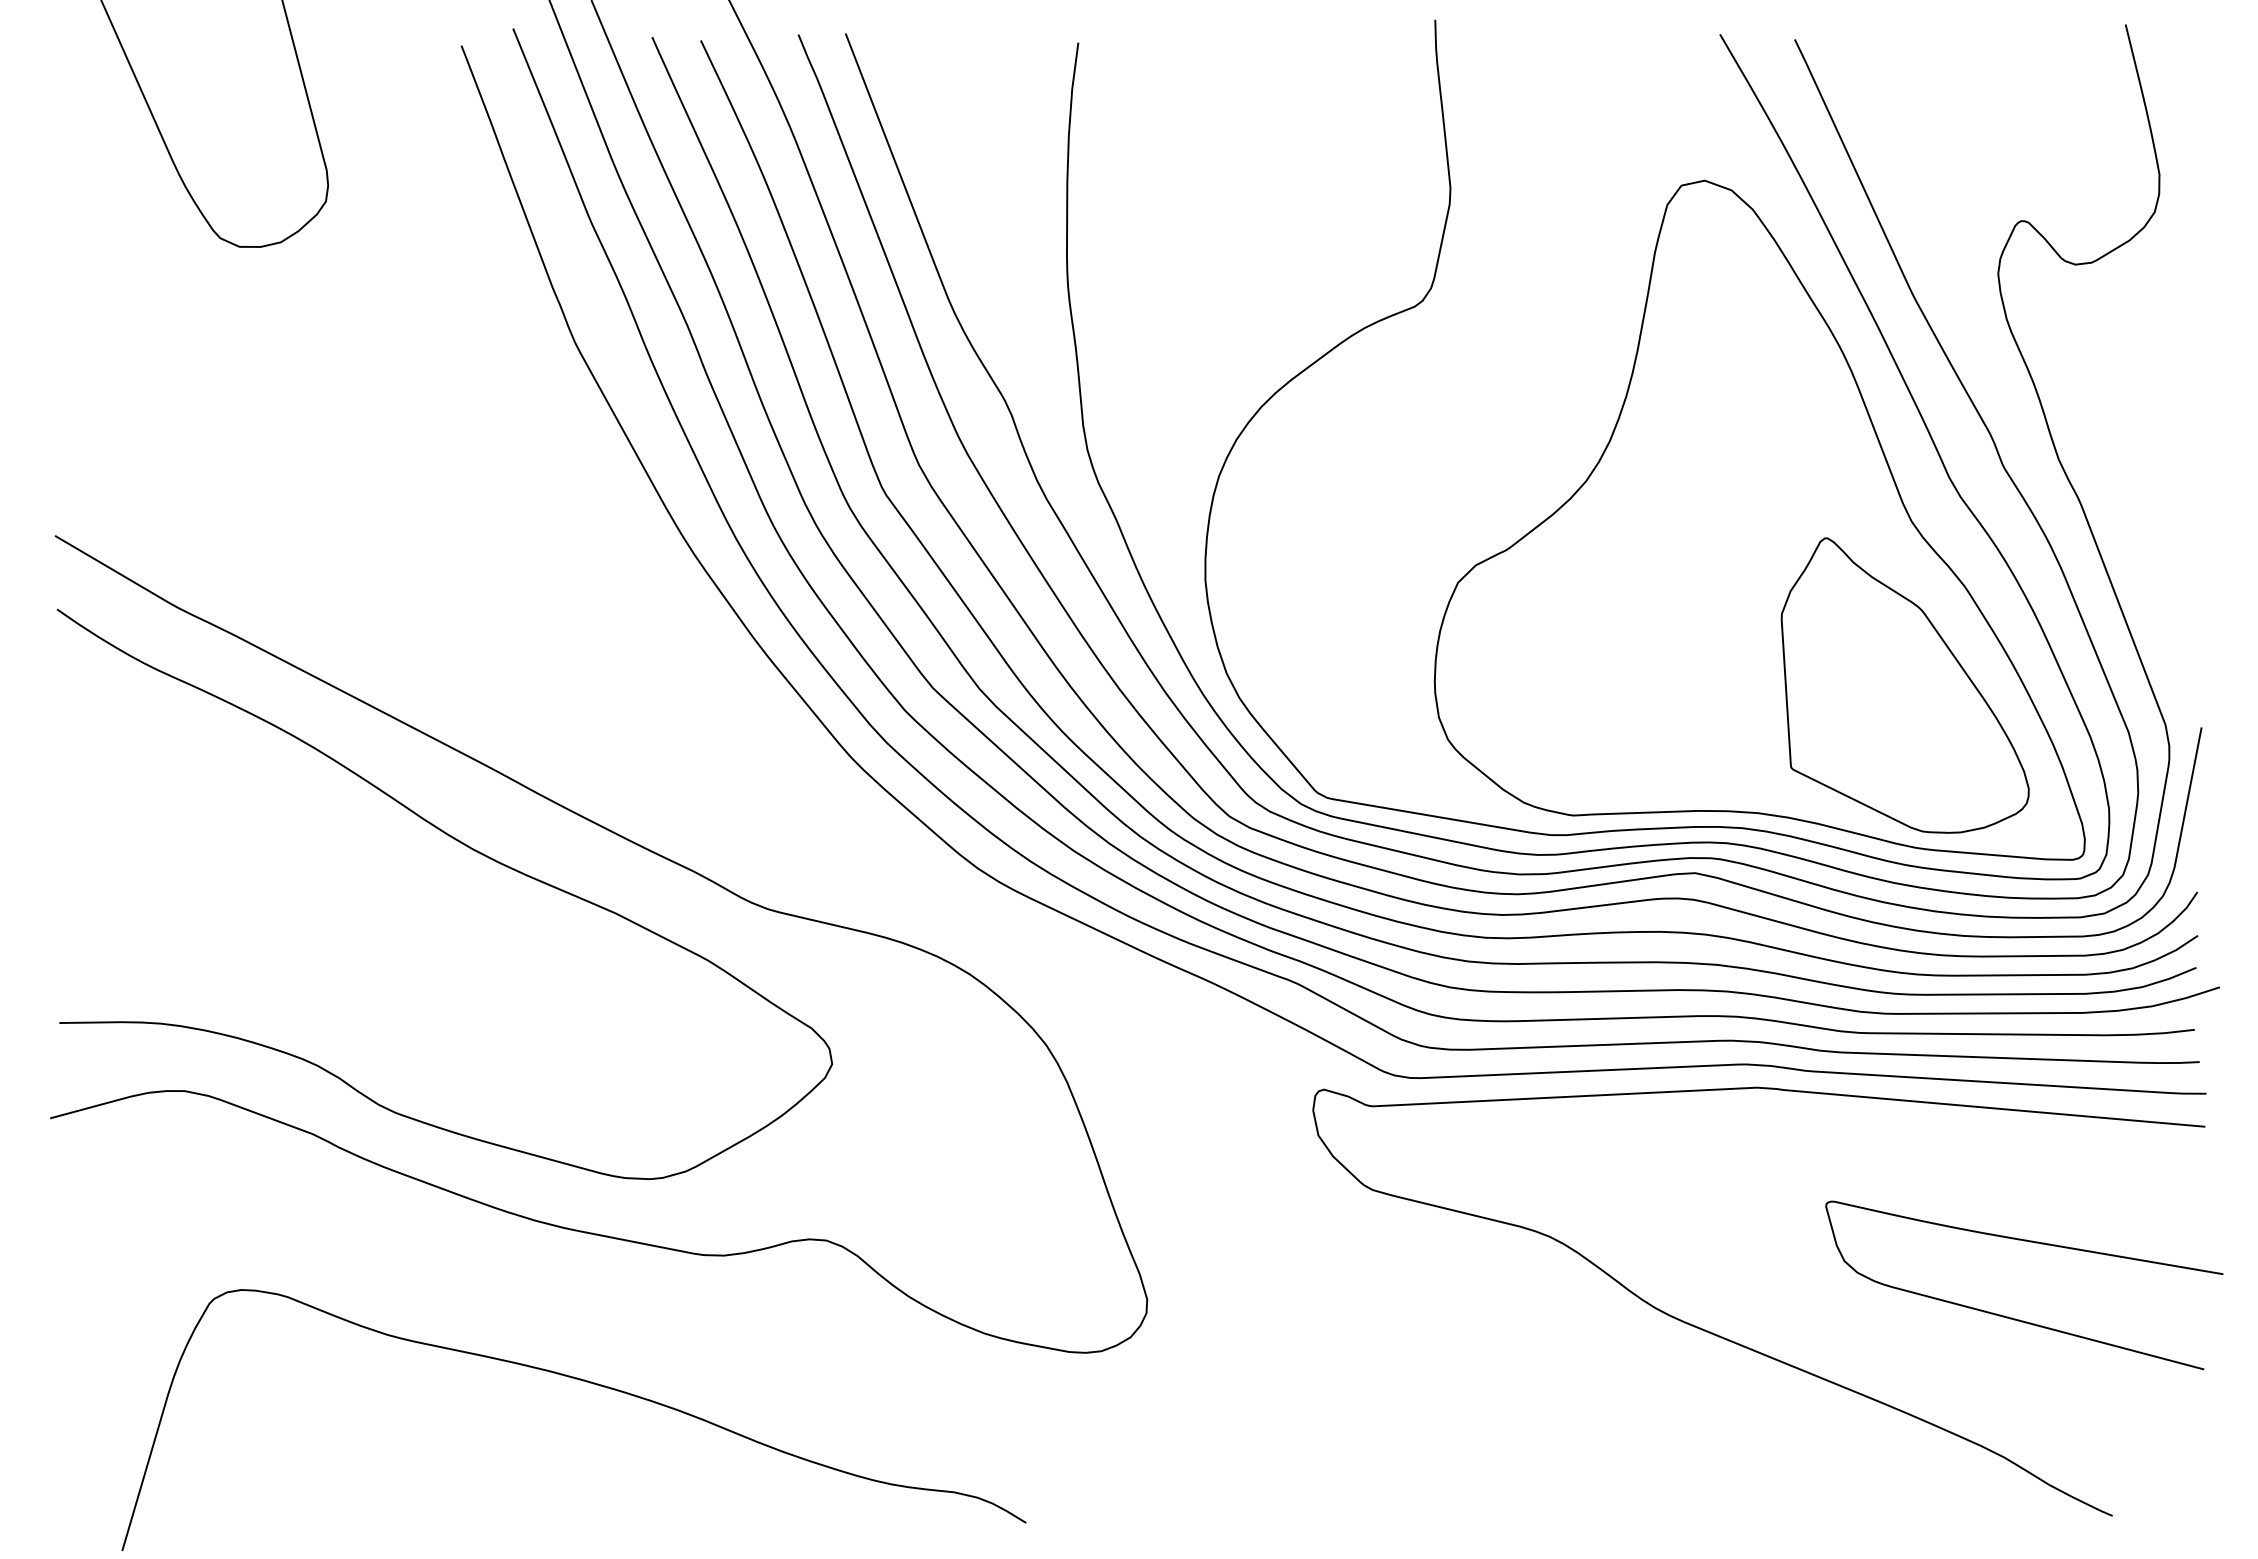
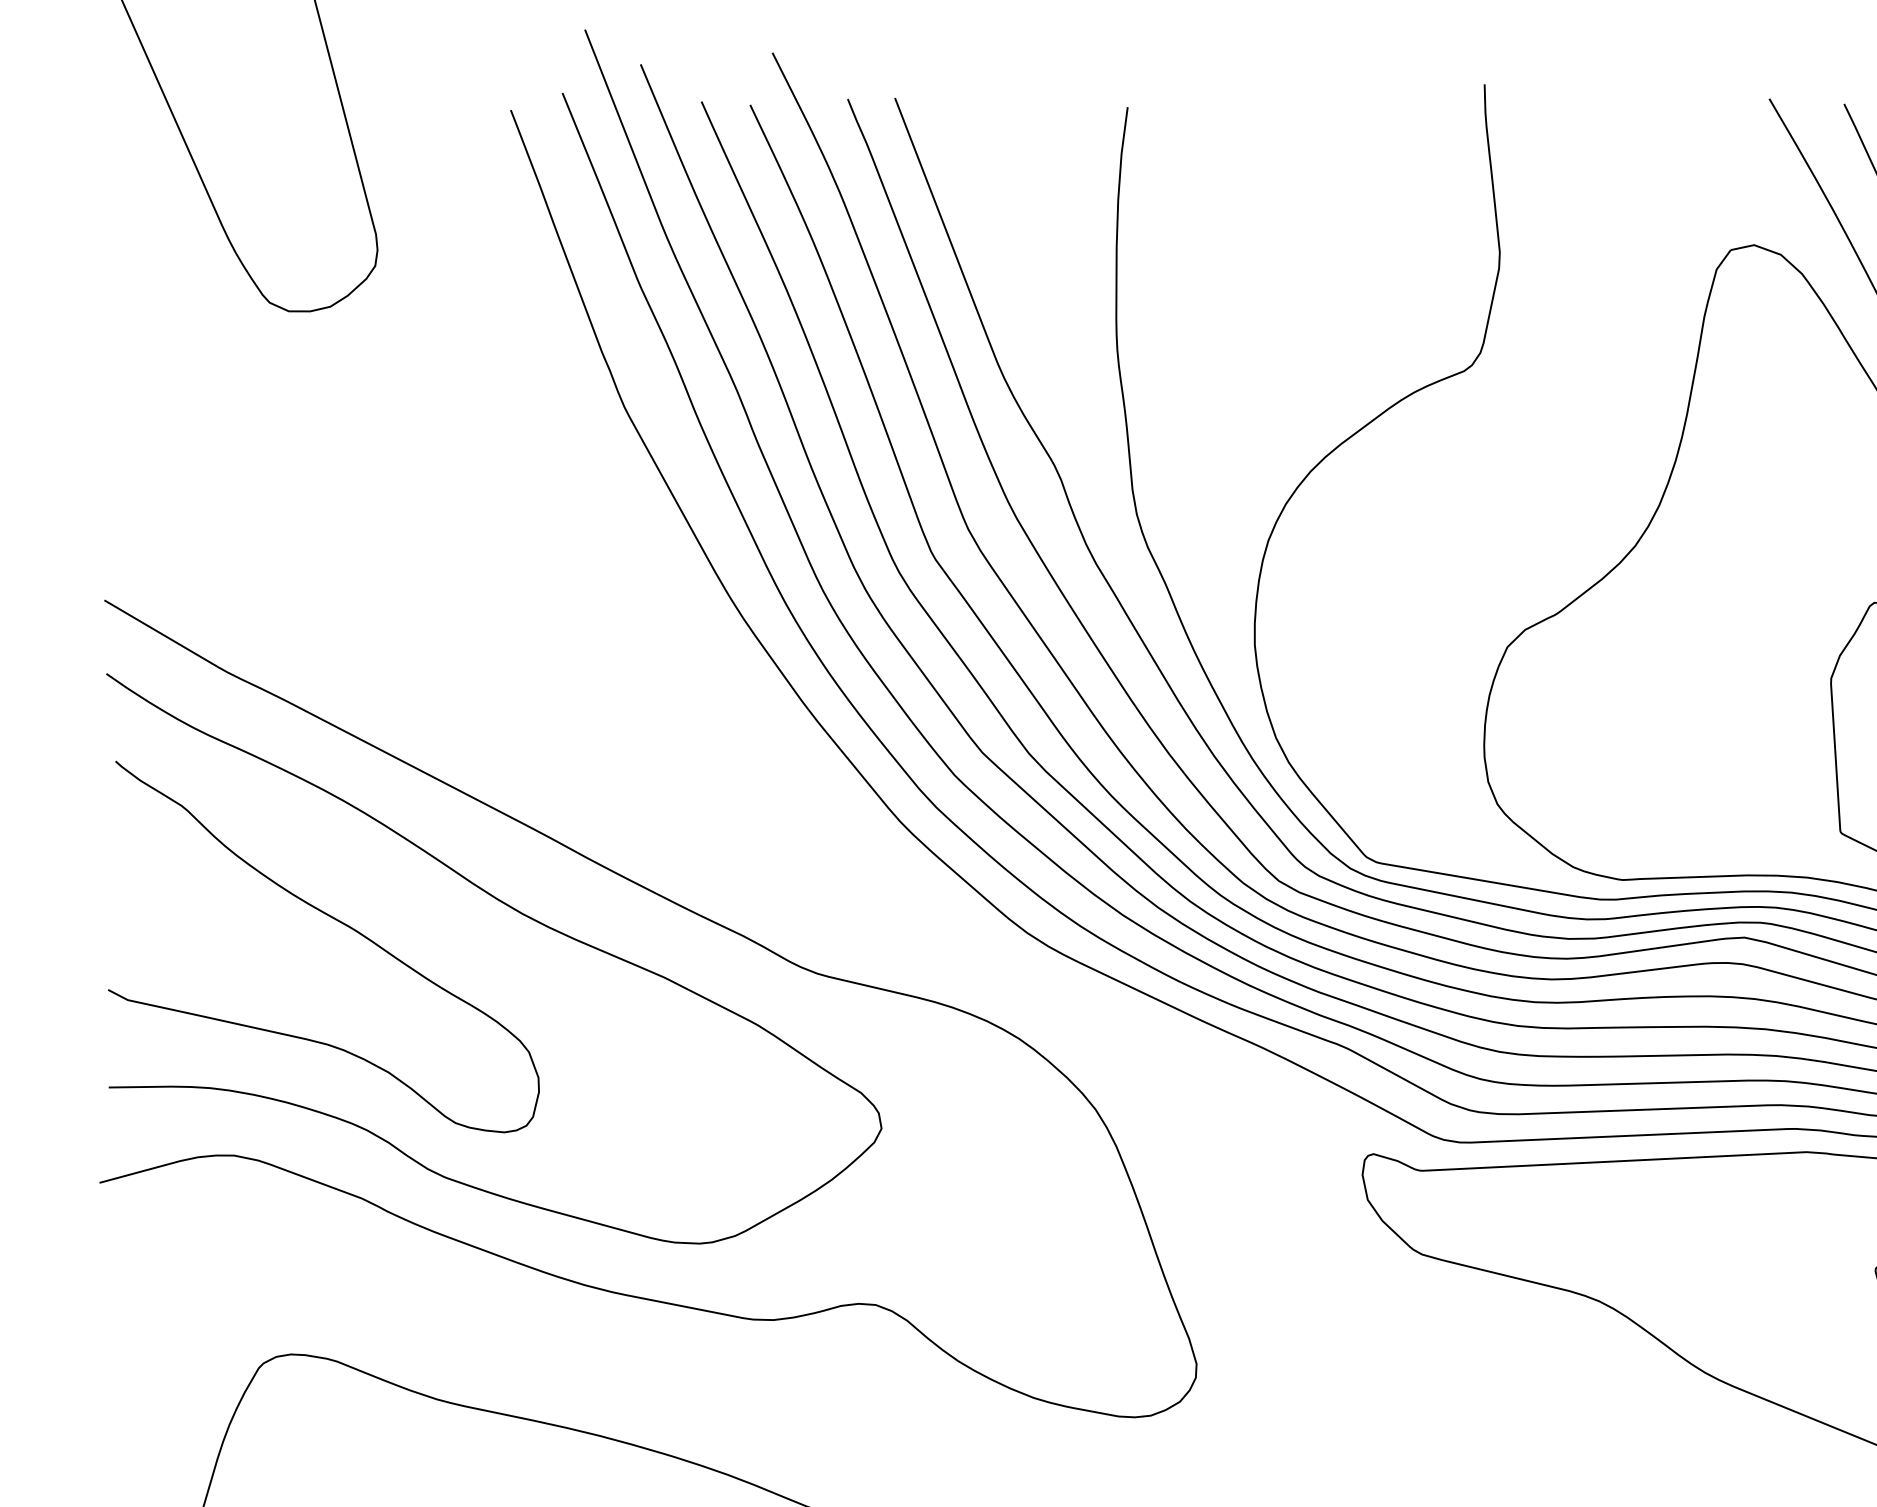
curve: (290, 858) -> (339, 922), added

